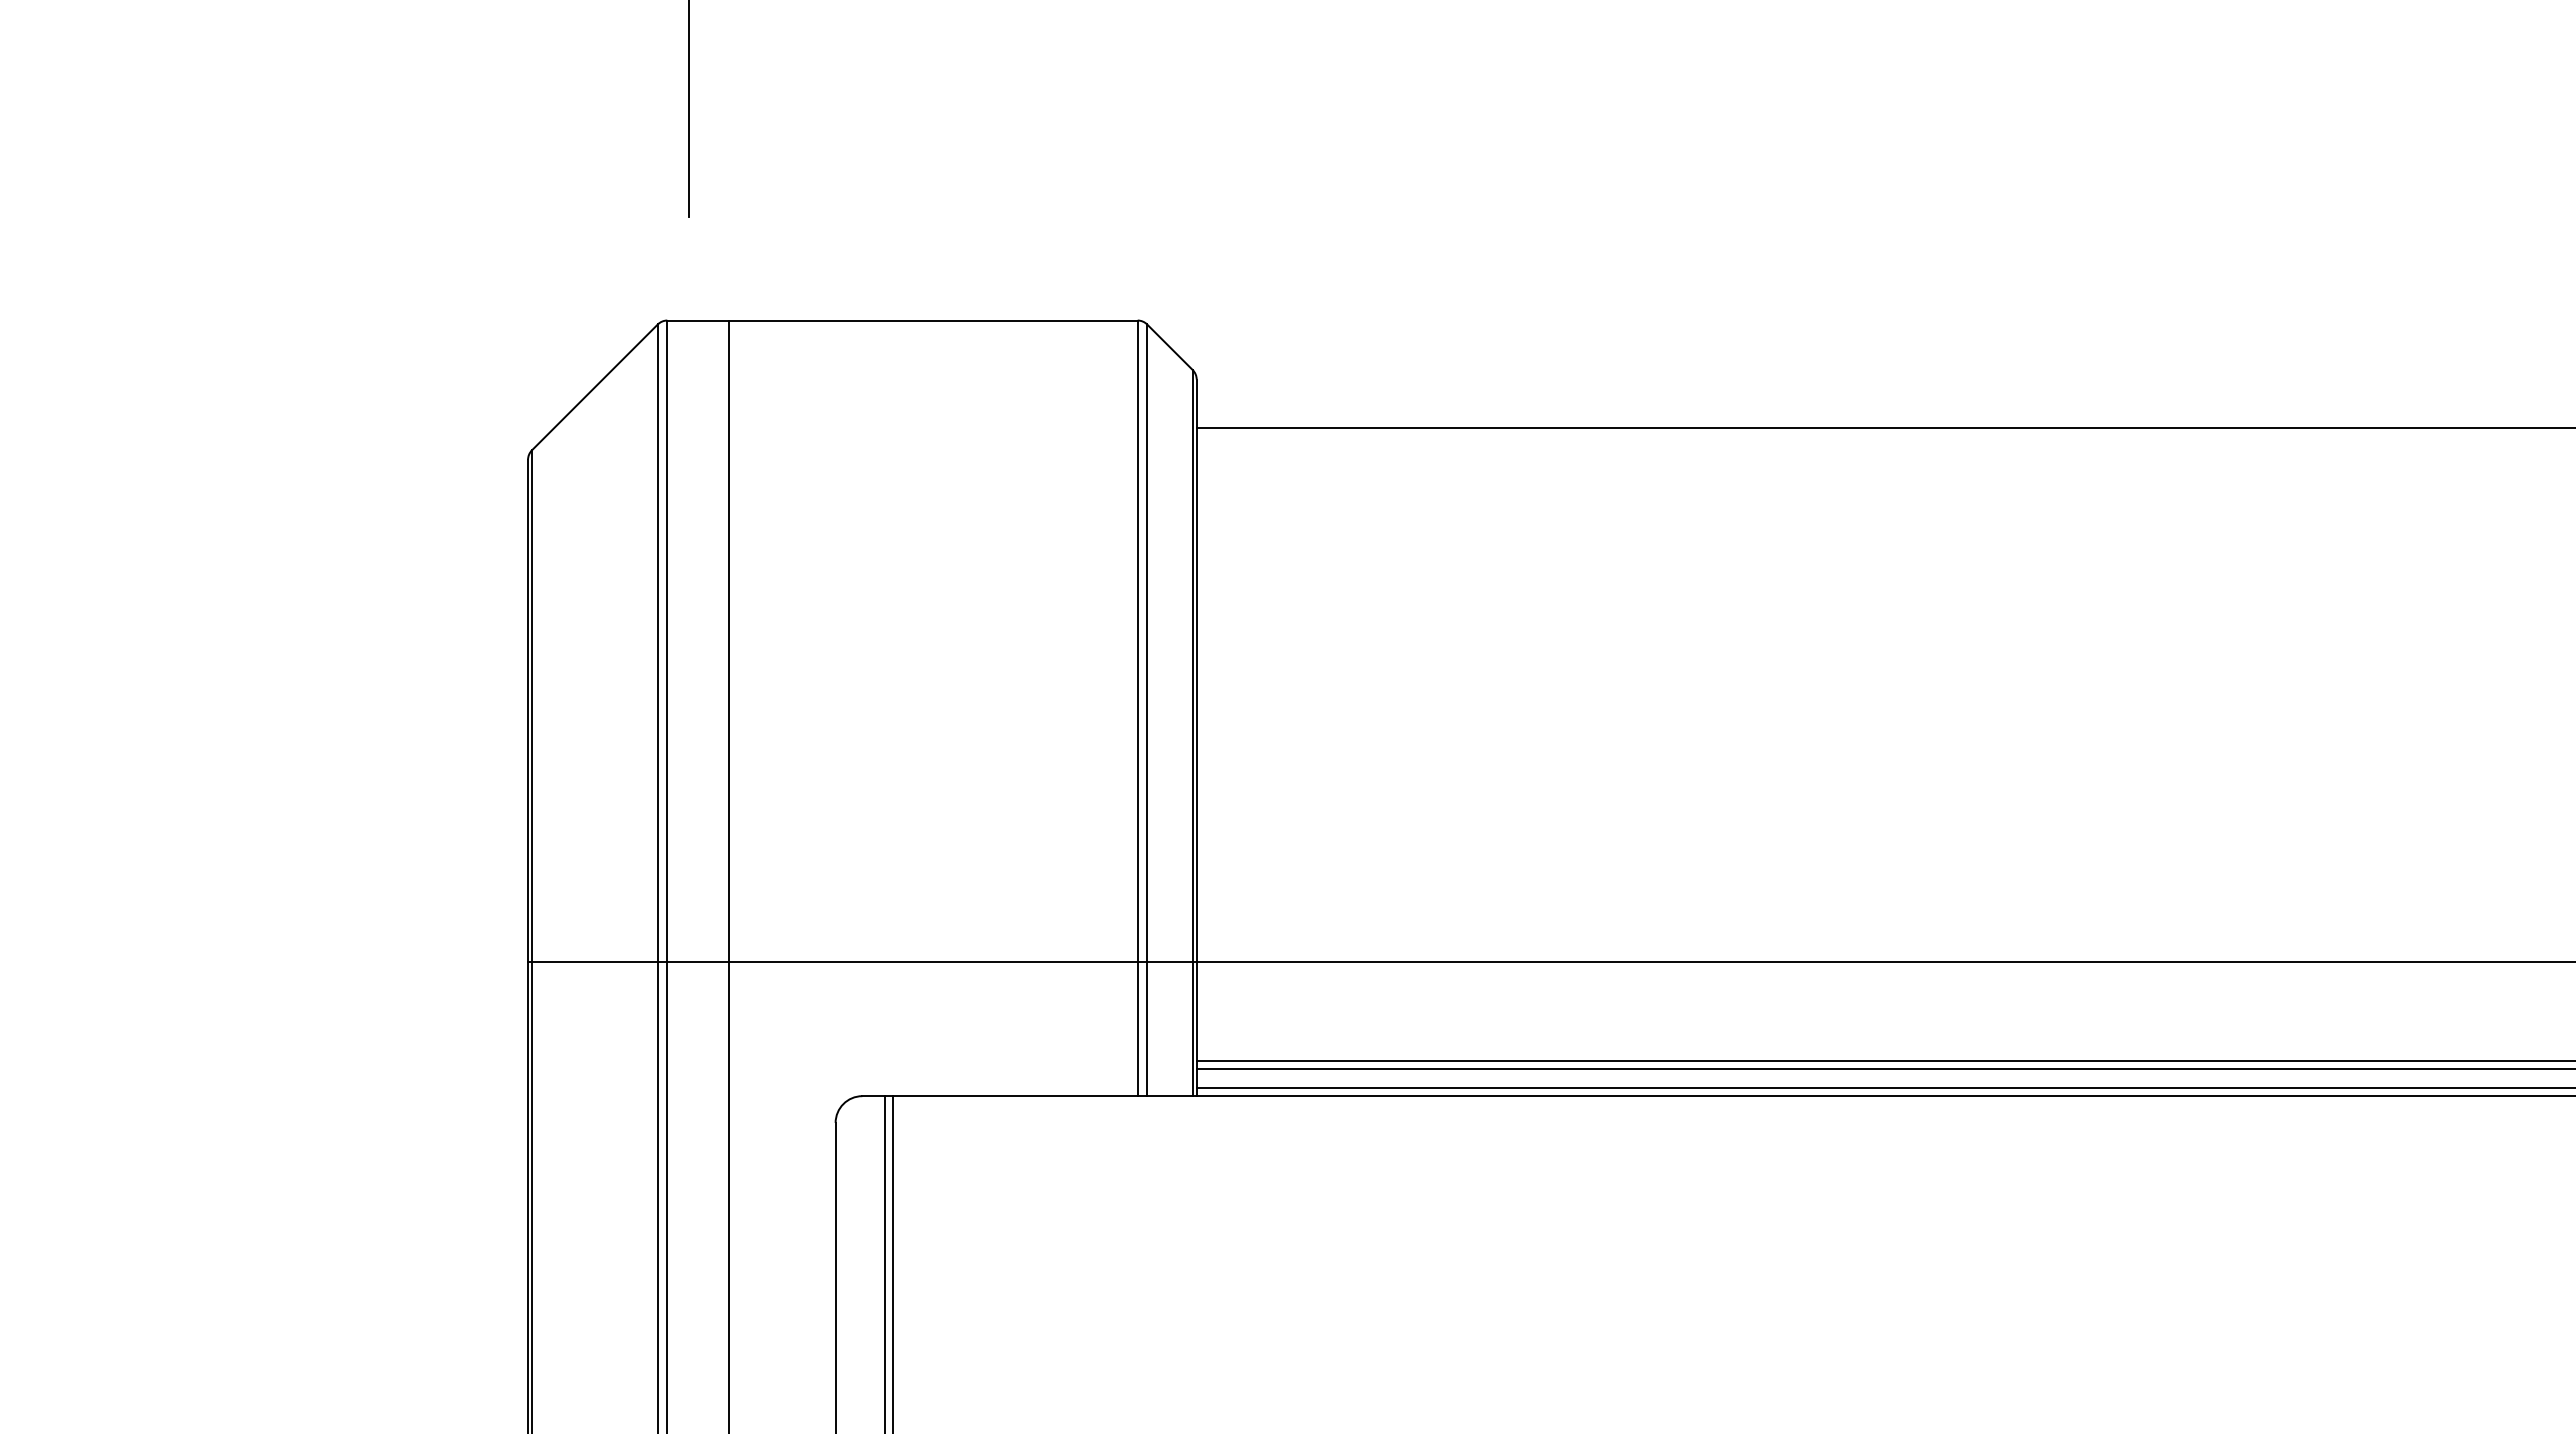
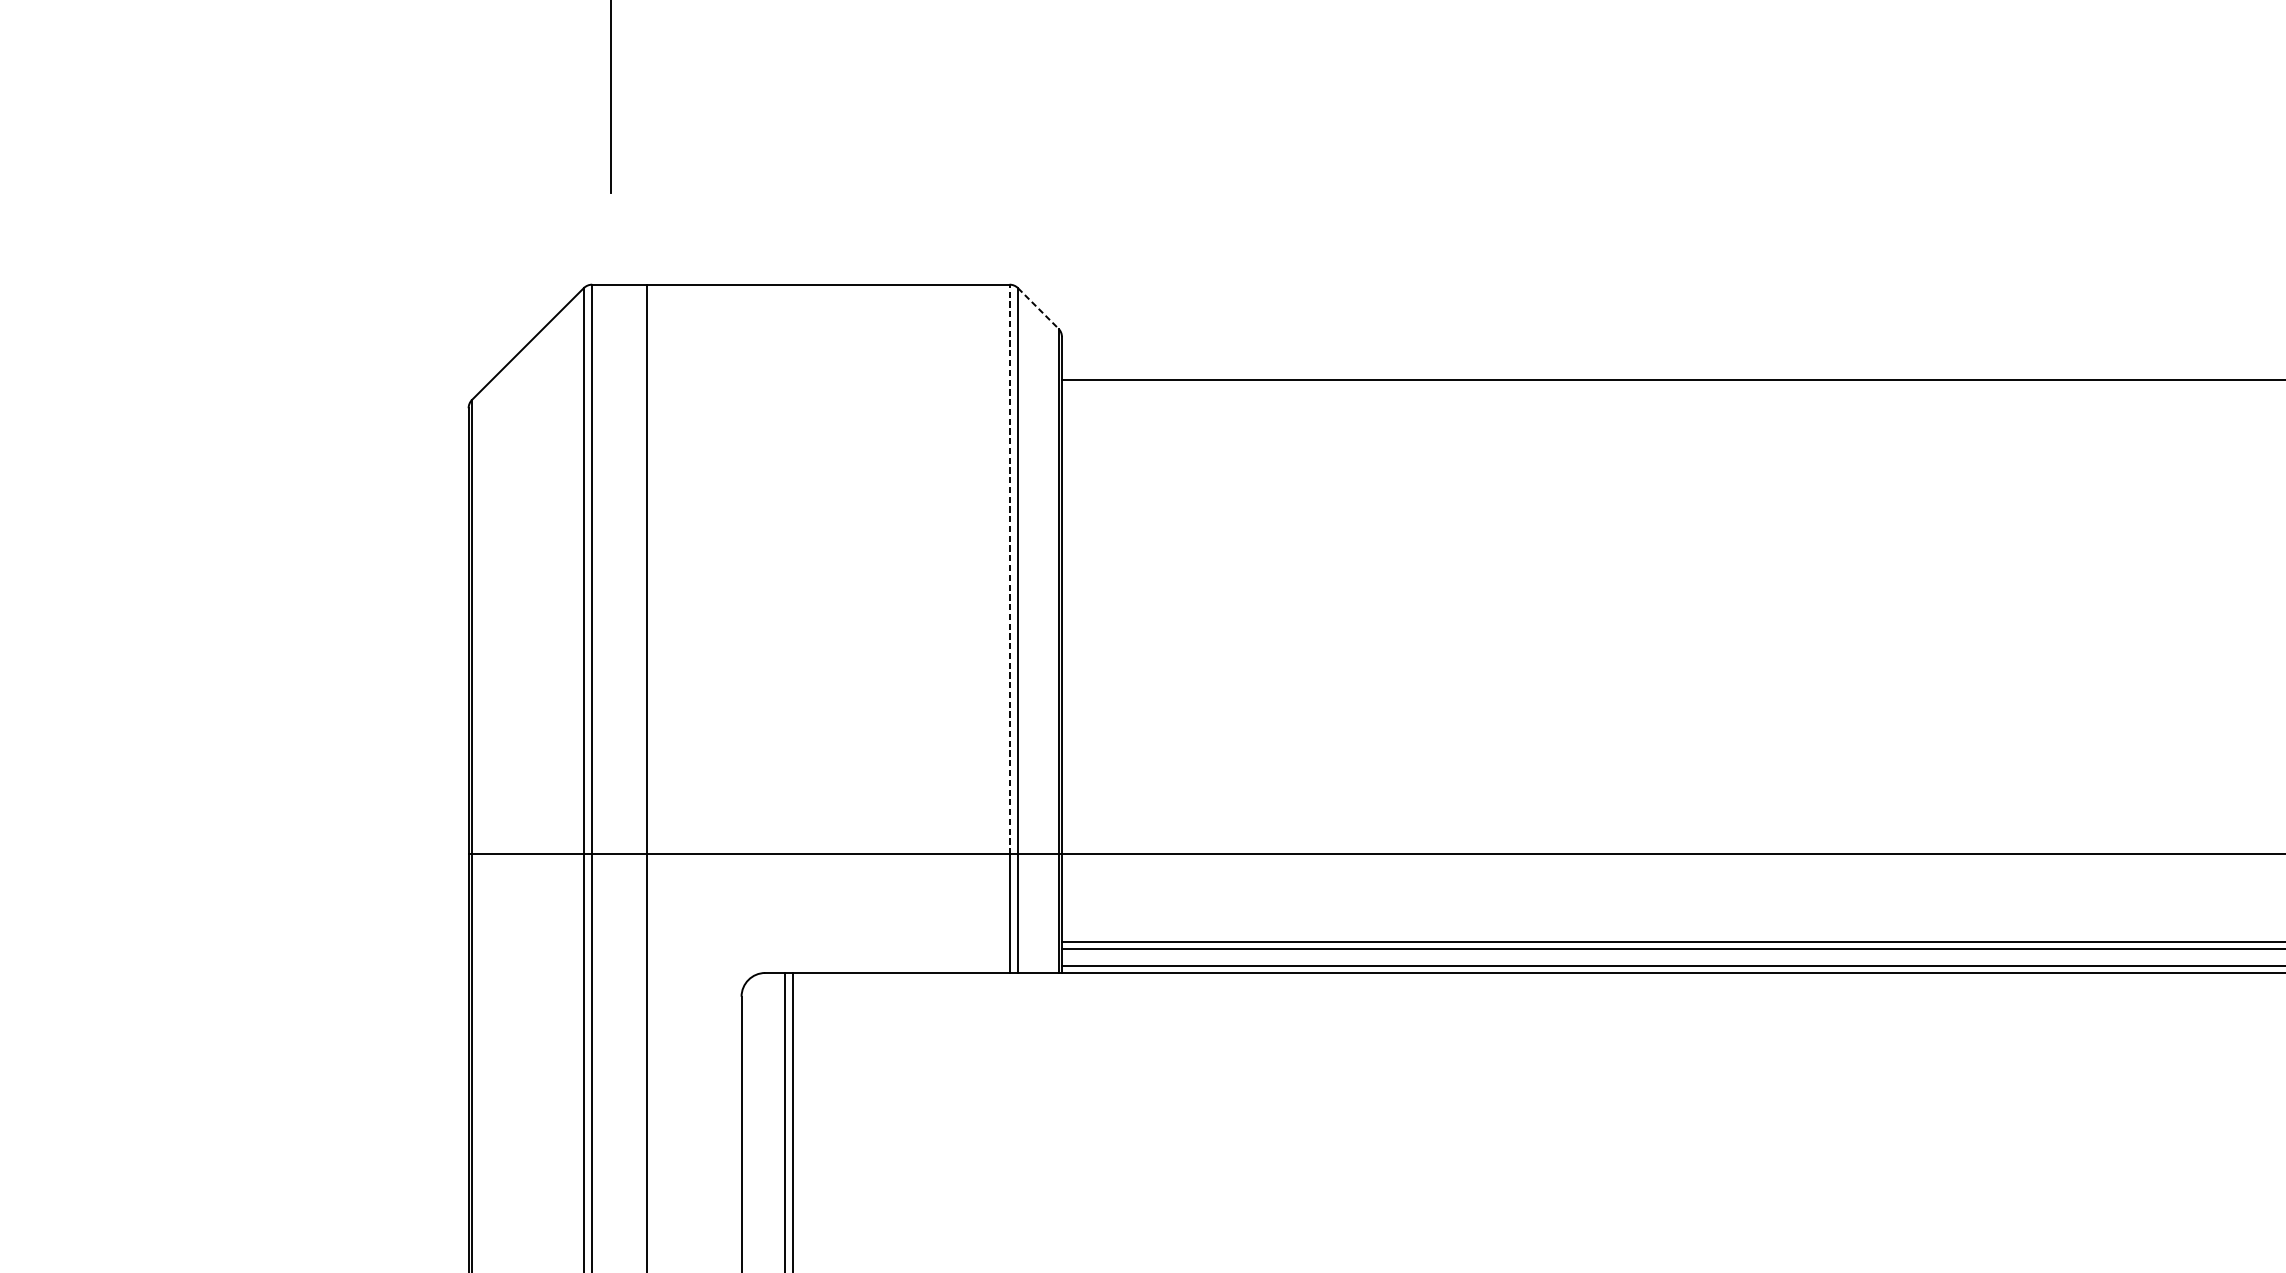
line: (1170, 347) -> (1038, 308), solid -> dashed
line: (1137, 641) -> (1009, 569), solid -> dashed

